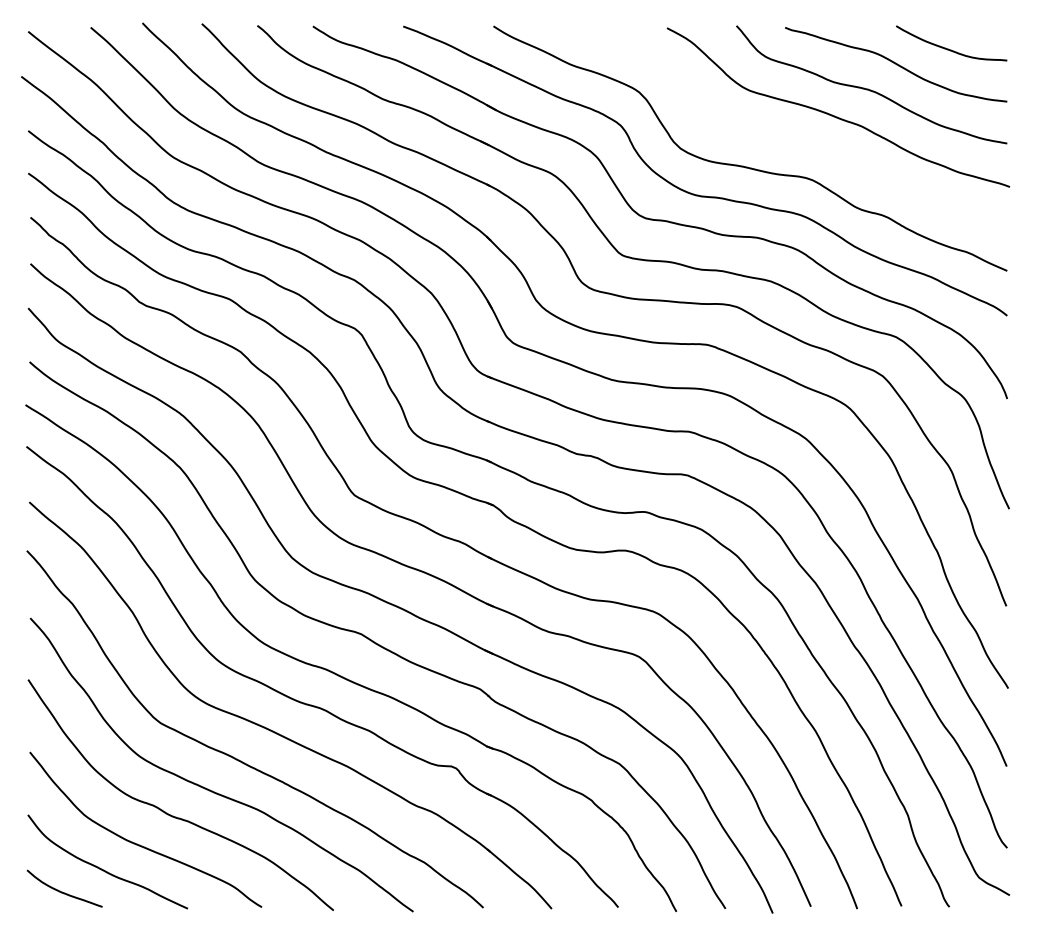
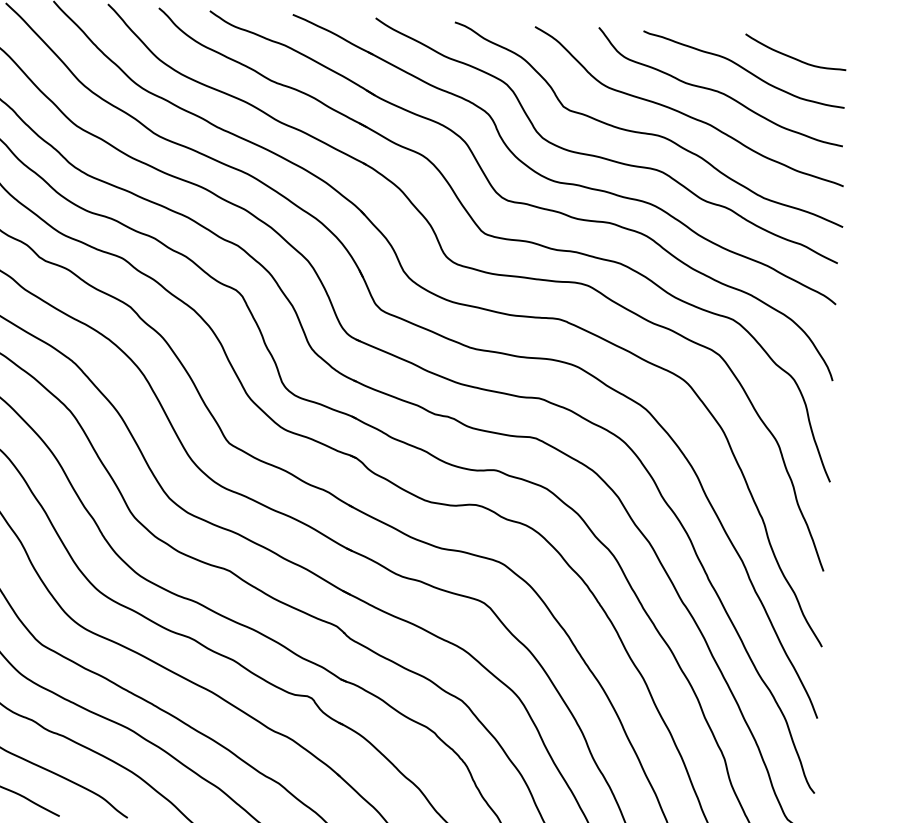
curve: (792, 137) -> (645, 132), added

